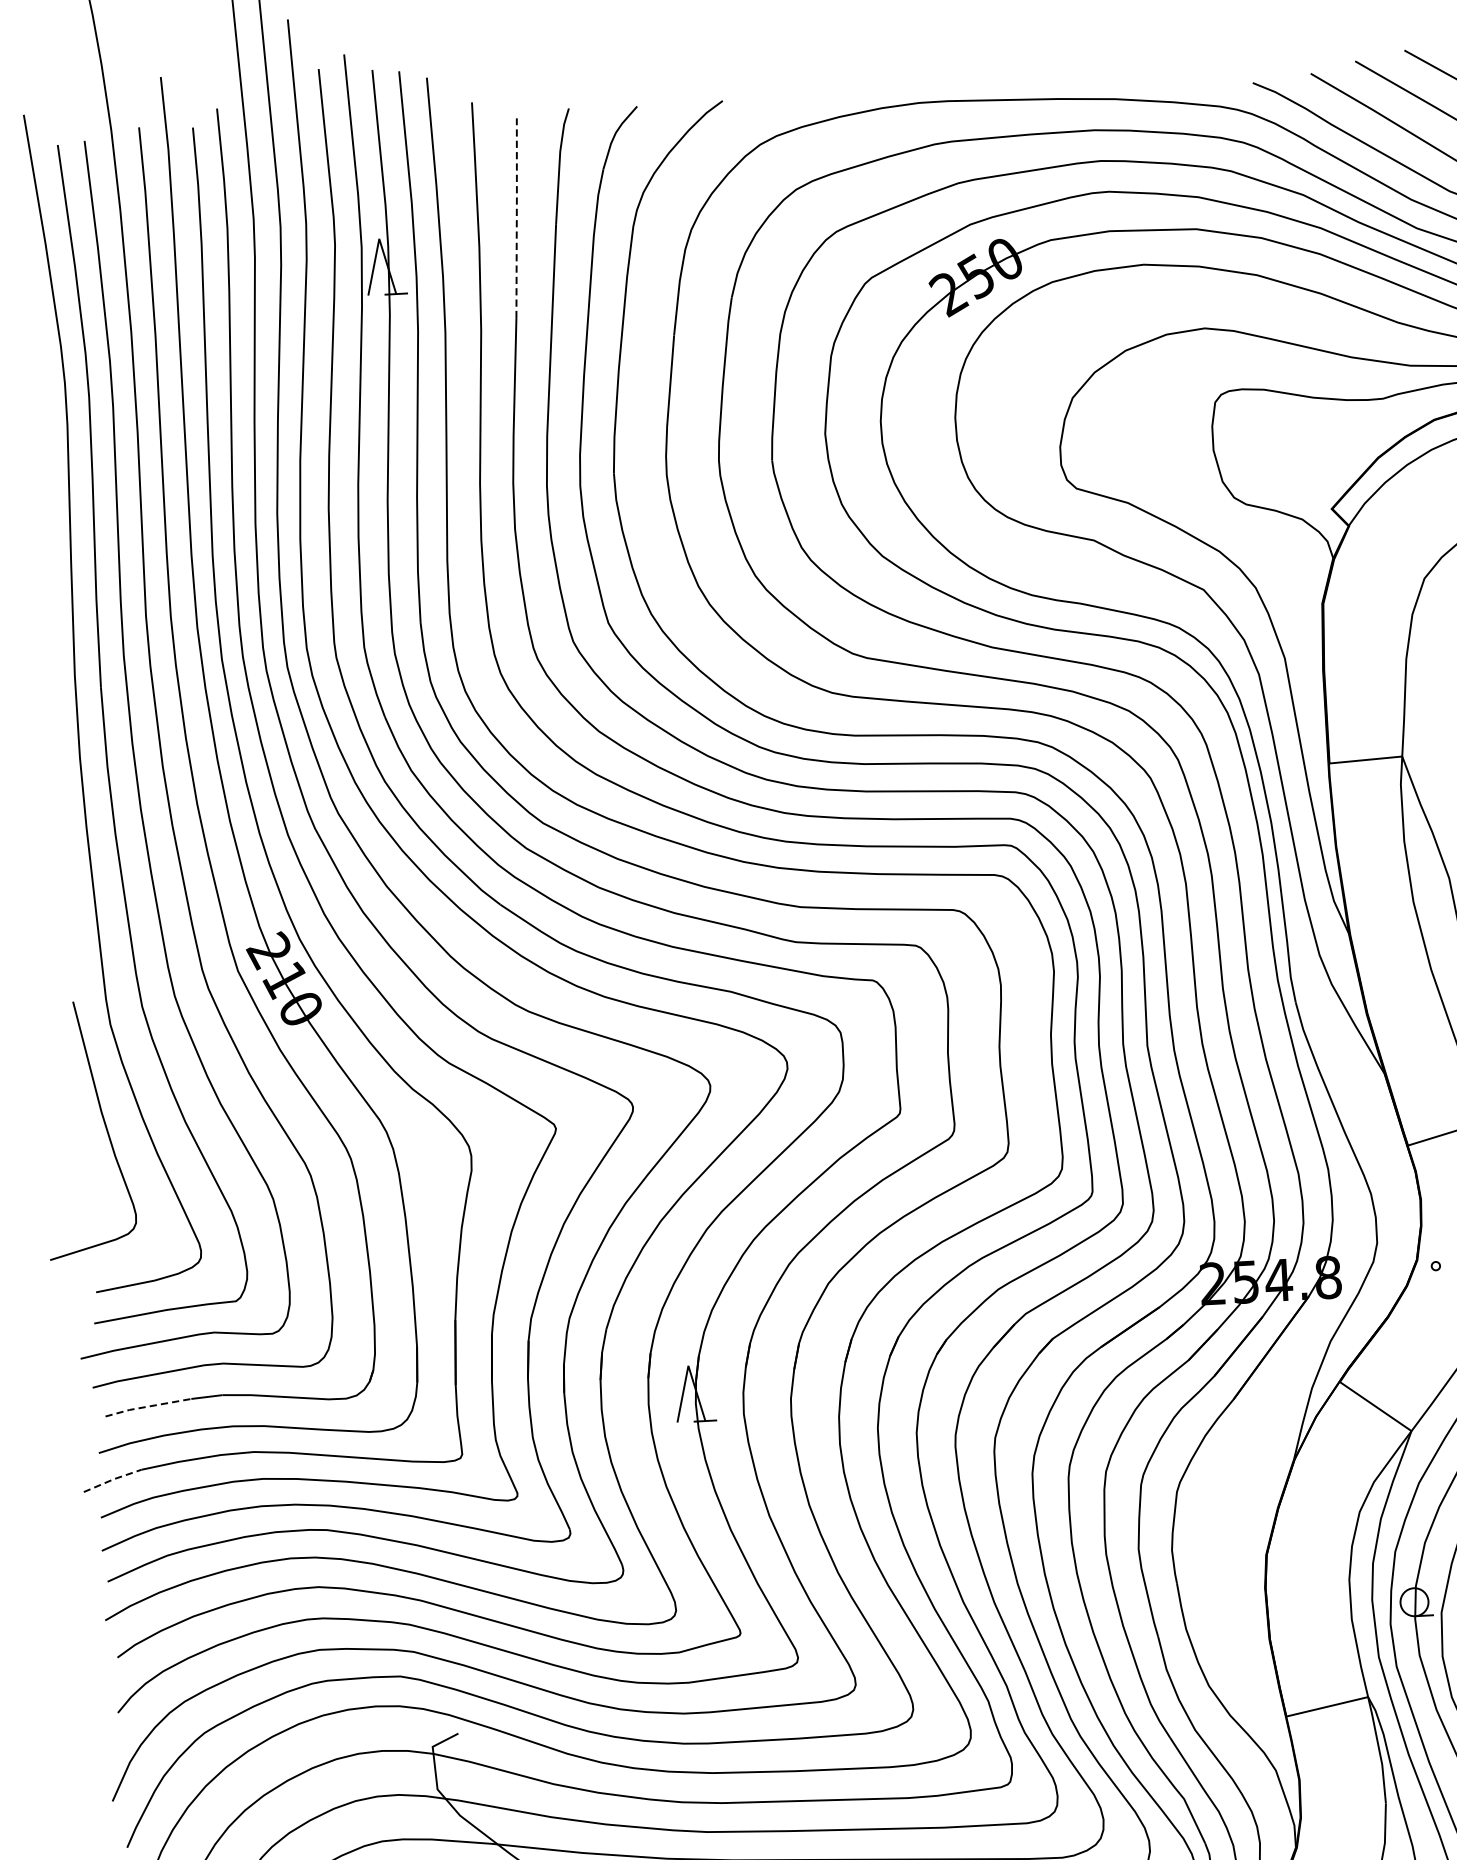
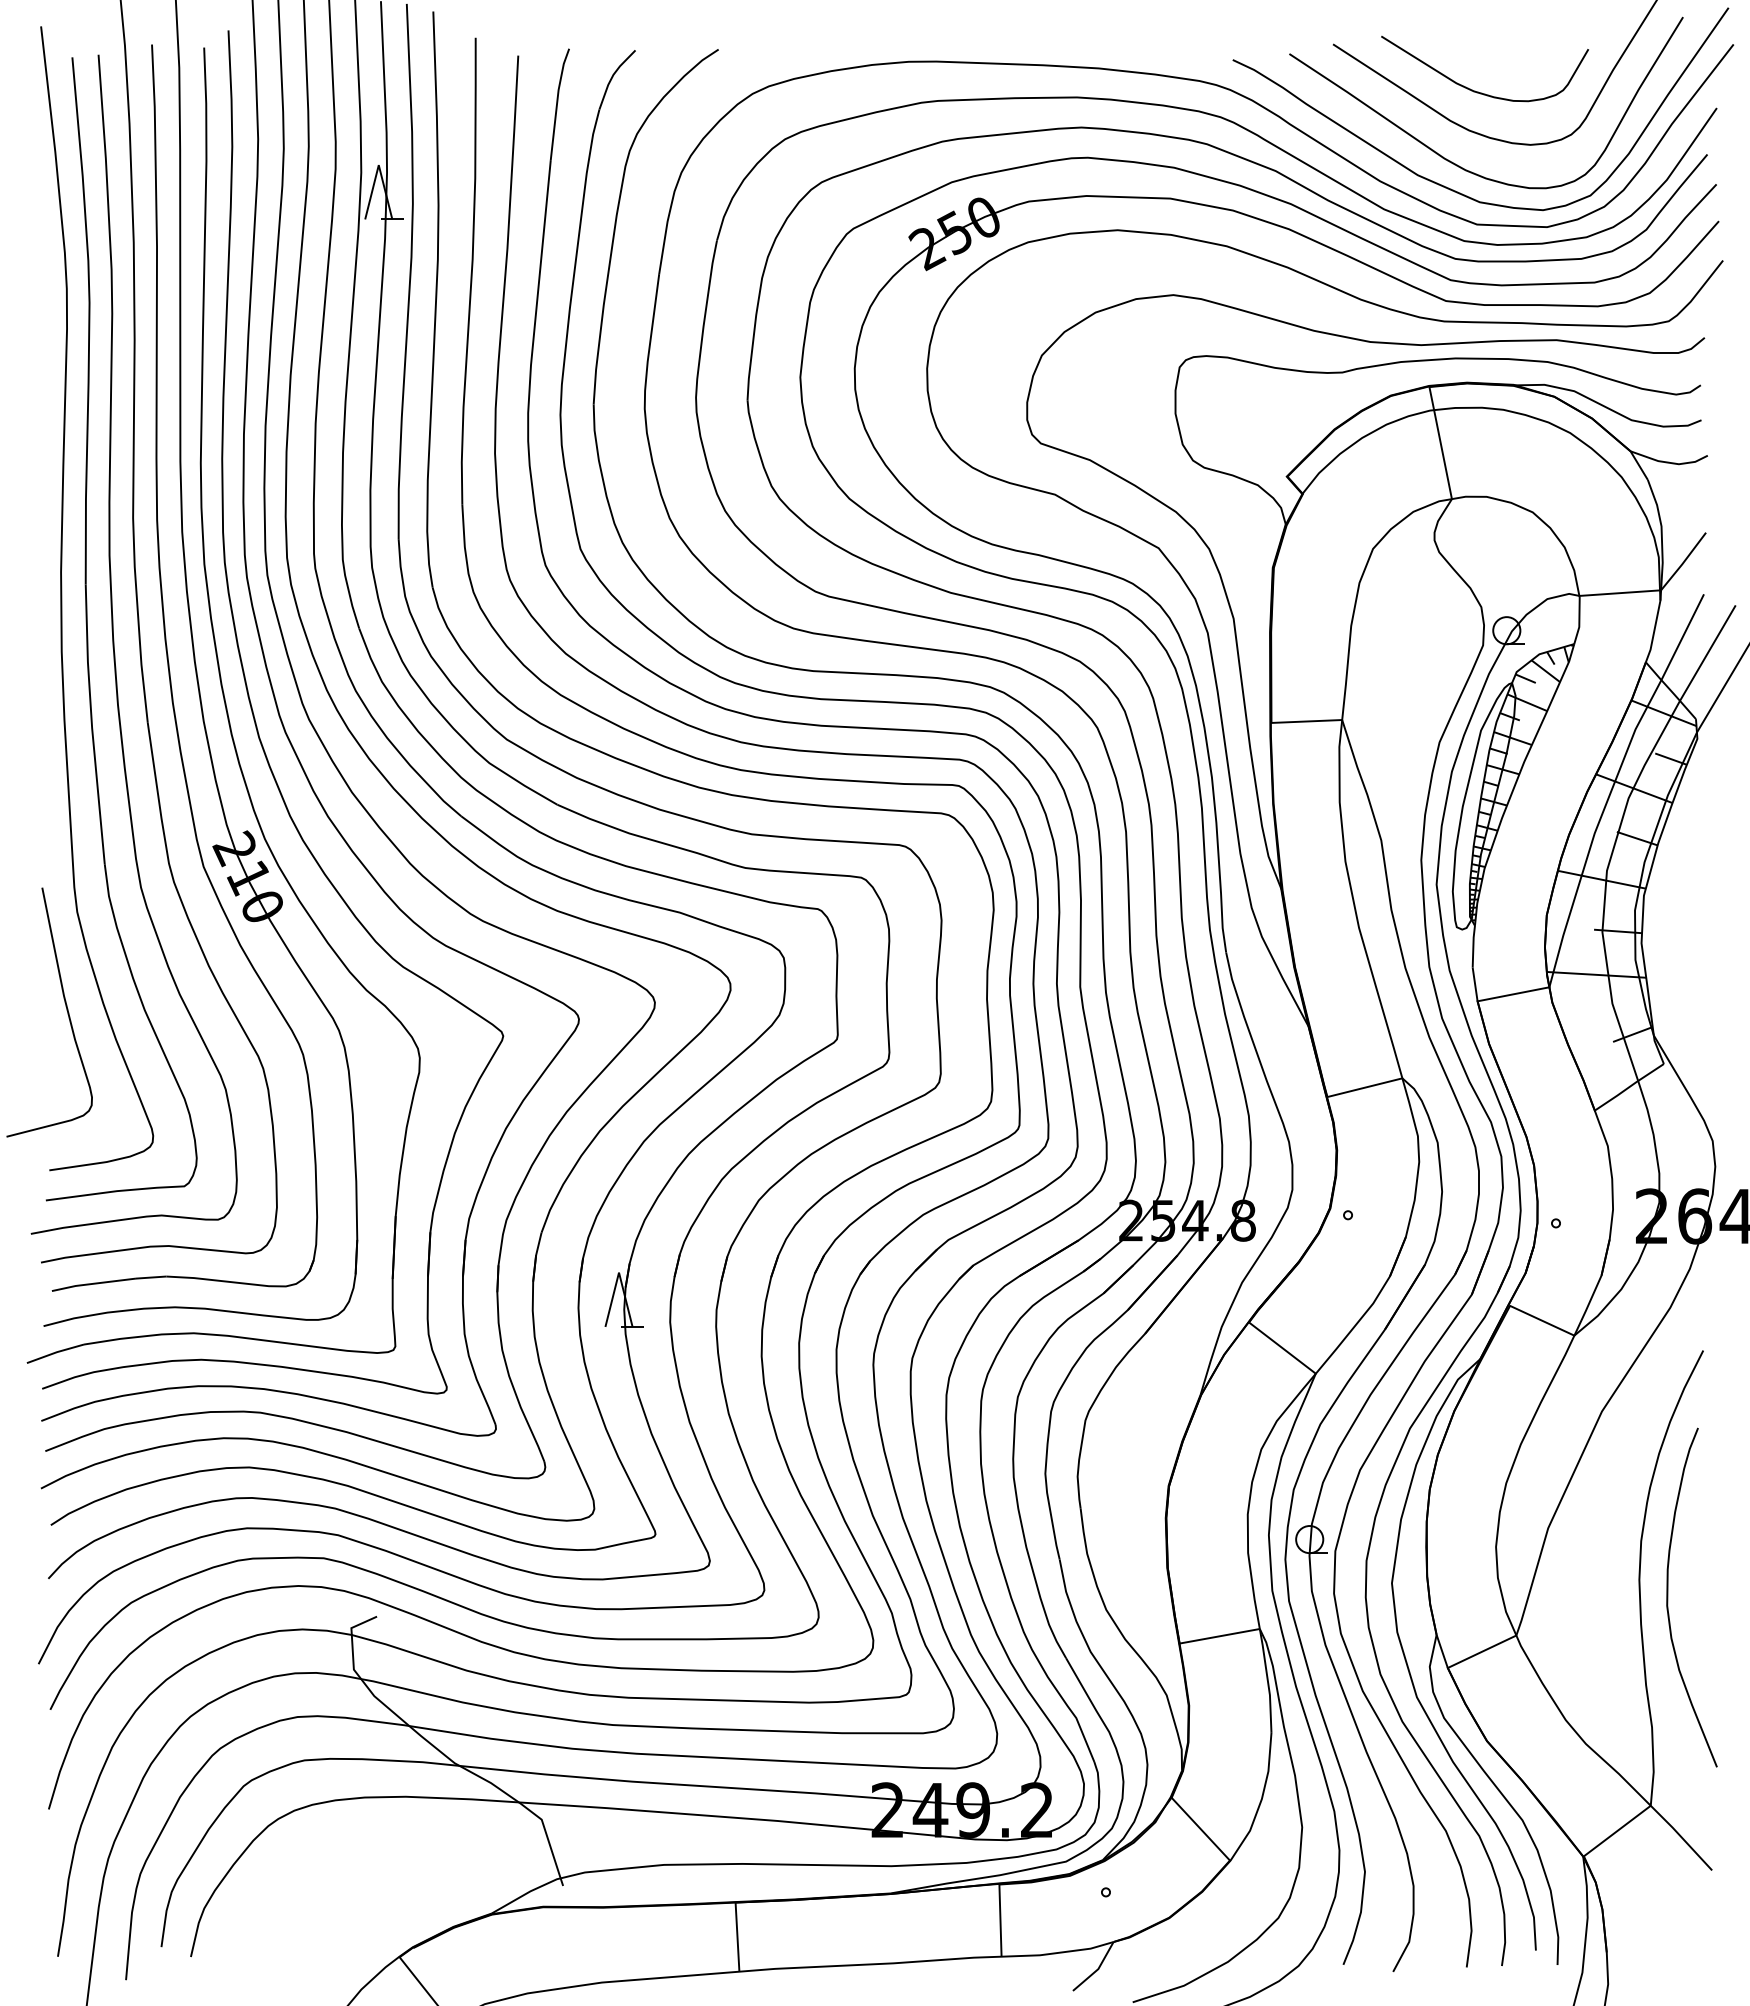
line: (517, 217) -> (513, 151), dashed -> solid
line: (147, 1406) -> (93, 1283), dashed -> solid
line: (112, 1479) -> (55, 1352), dashed -> solid

